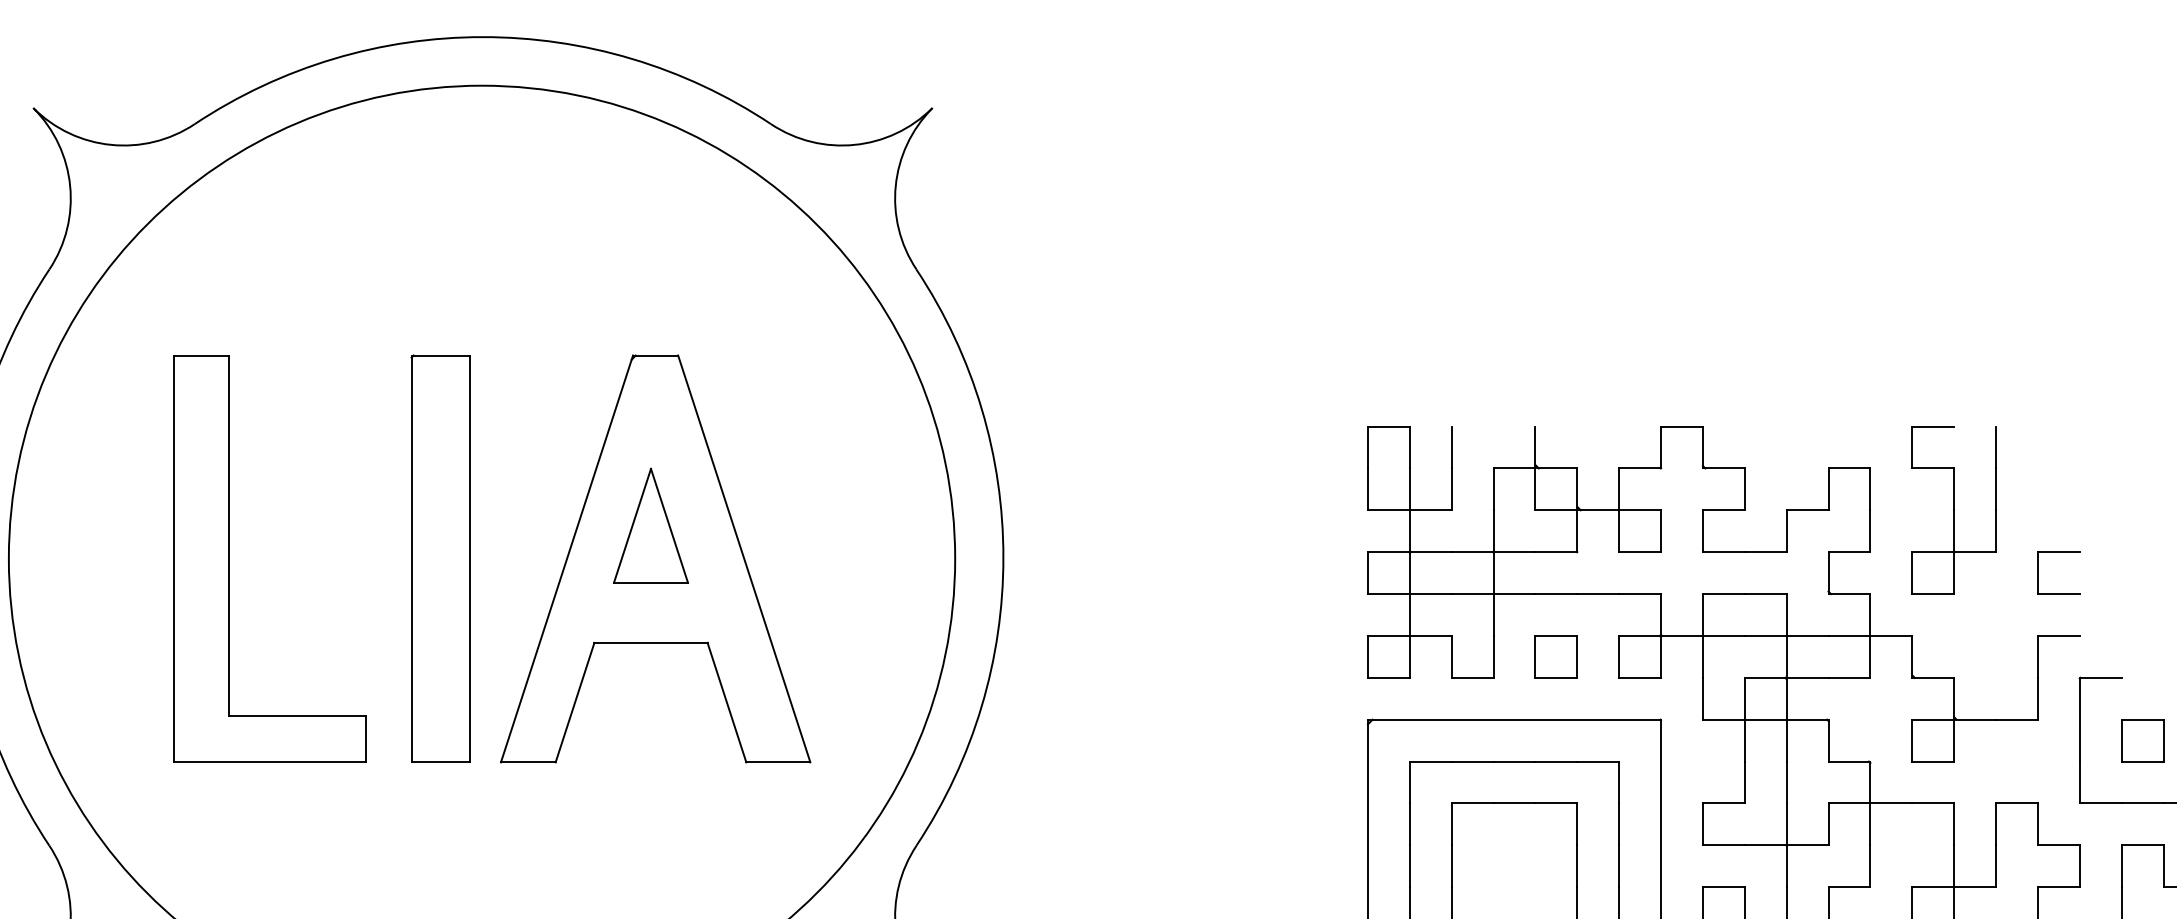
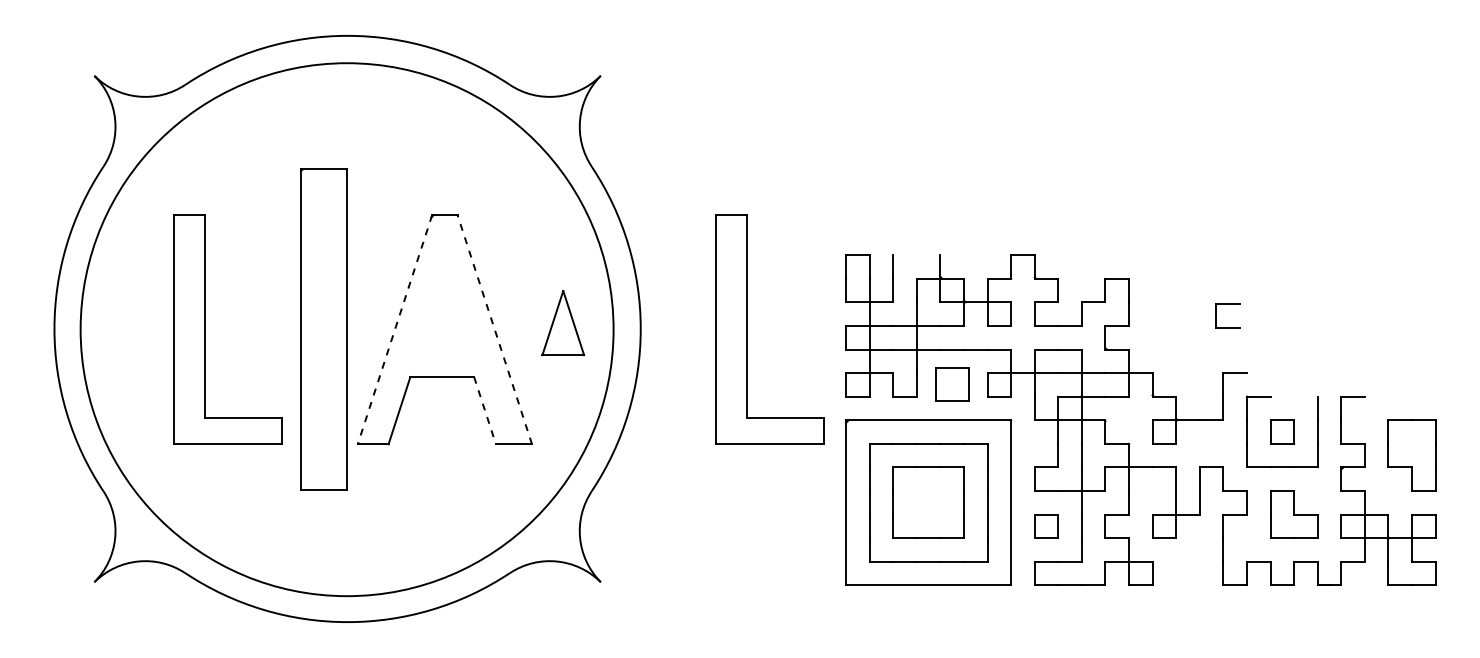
part: (1954, 510) -> (1176, 302), removed
part: (651, 526) -> (563, 323), moved
part: (2057, 553) -> (1227, 304), moved
part: (440, 558) -> (323, 329), size x1.4
line: (743, 558) -> (494, 329), solid -> dashed
part: (1192, 558) -> (747, 329), added
line: (566, 560) -> (394, 330), solid -> dashed
part: (1555, 656) -> (951, 384), size x1.4
line: (727, 704) -> (485, 411), solid -> dashed

